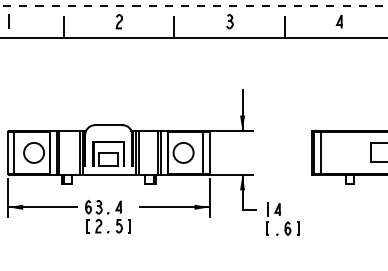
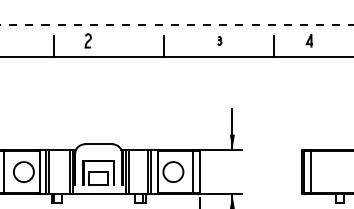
part: (118, 21) -> (87, 40), moved
part: (229, 21) -> (219, 40), size x0.6
line: (338, 21) -> (308, 40), moved

